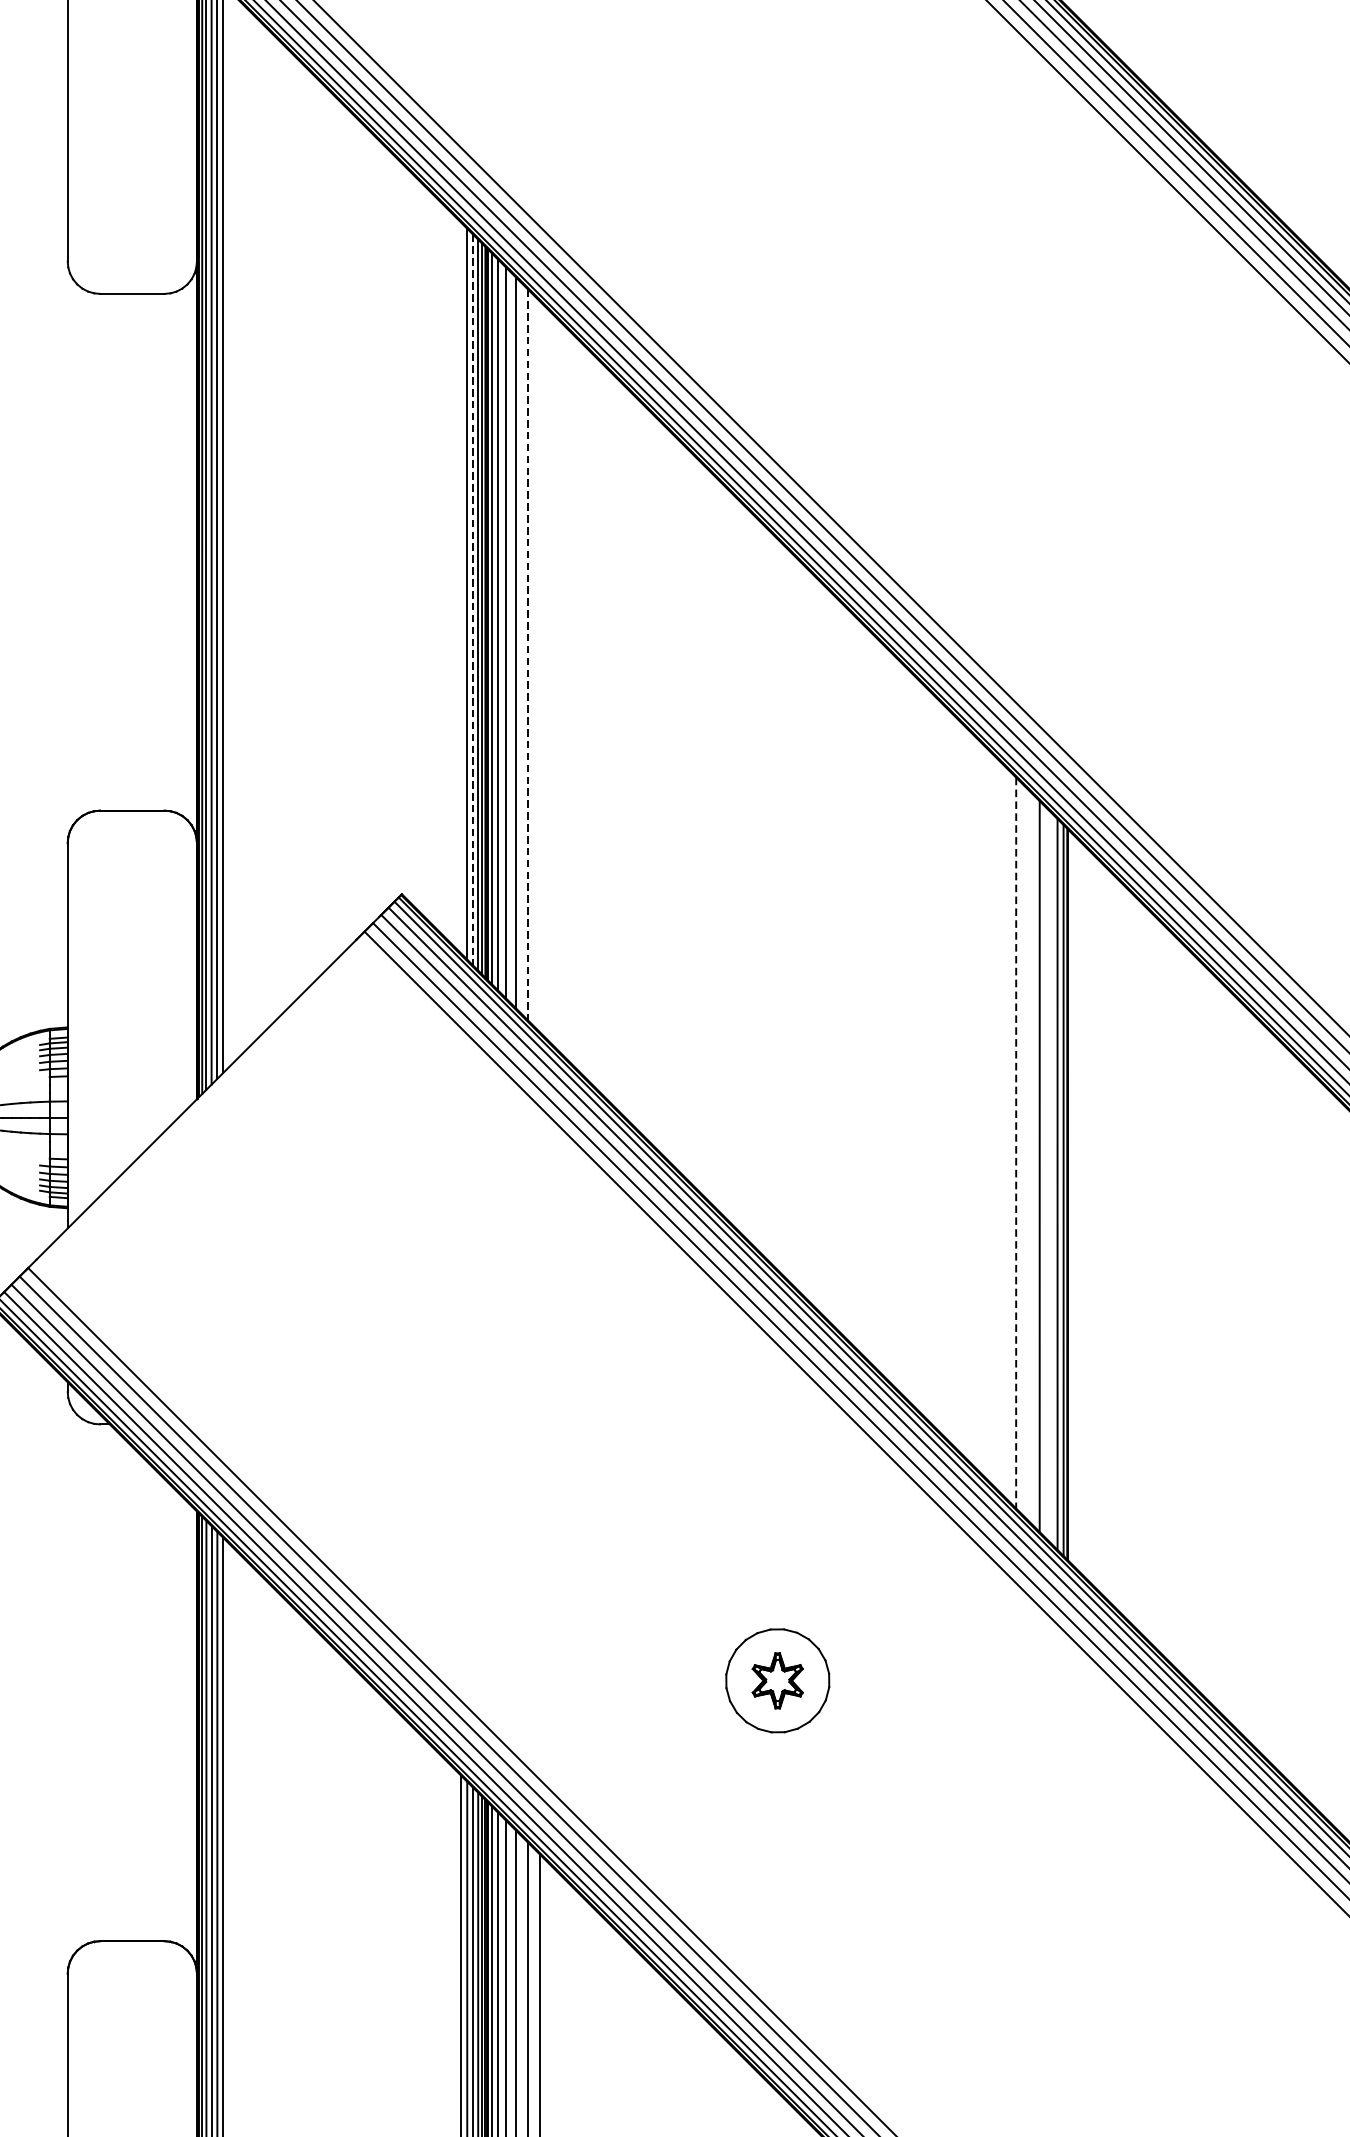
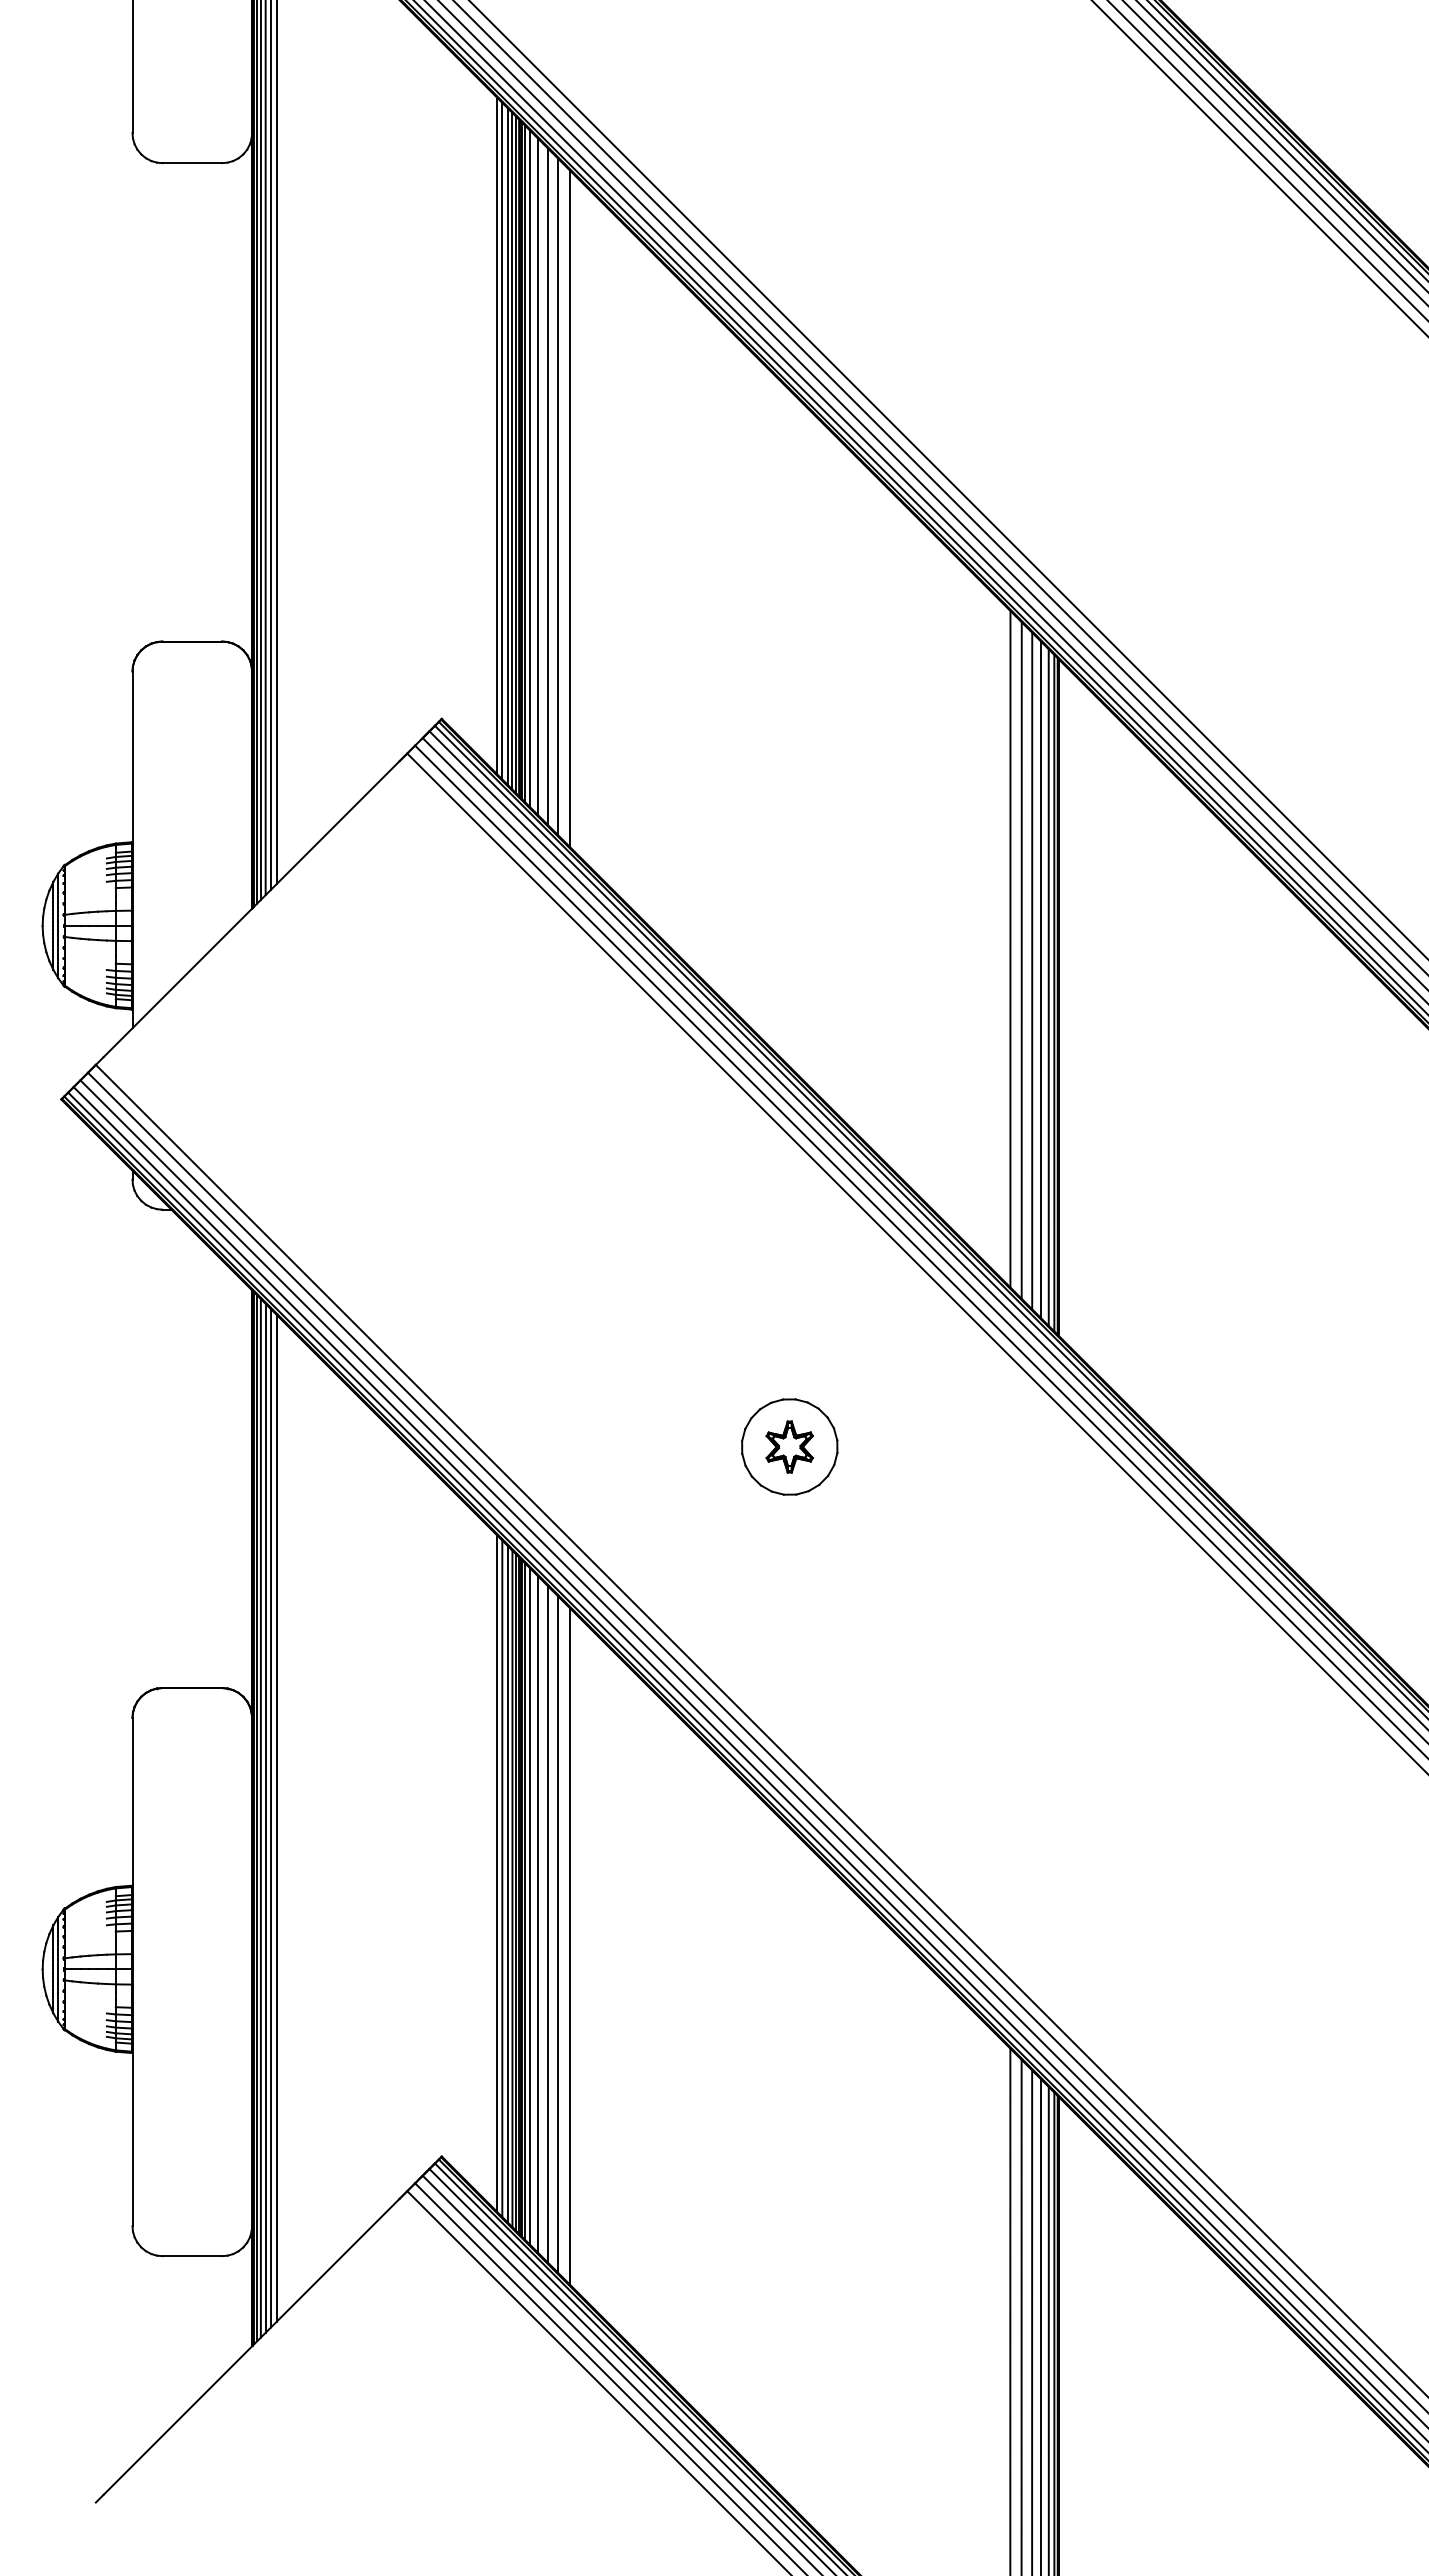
line: (460, 588) -> (496, 435), added
line: (472, 599) -> (507, 446), dashed -> solid
line: (527, 655) -> (558, 497), dashed -> solid
line: (539, 666) -> (569, 508), added
line: (1016, 1143) -> (1010, 949), dashed -> solid
line: (1028, 1155) -> (1021, 960), added
line: (1049, 1175) -> (1041, 979), added

